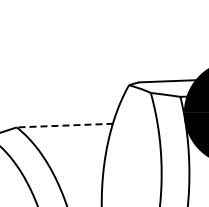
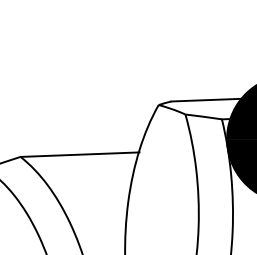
line: (64, 125) -> (79, 154), dashed -> solid

